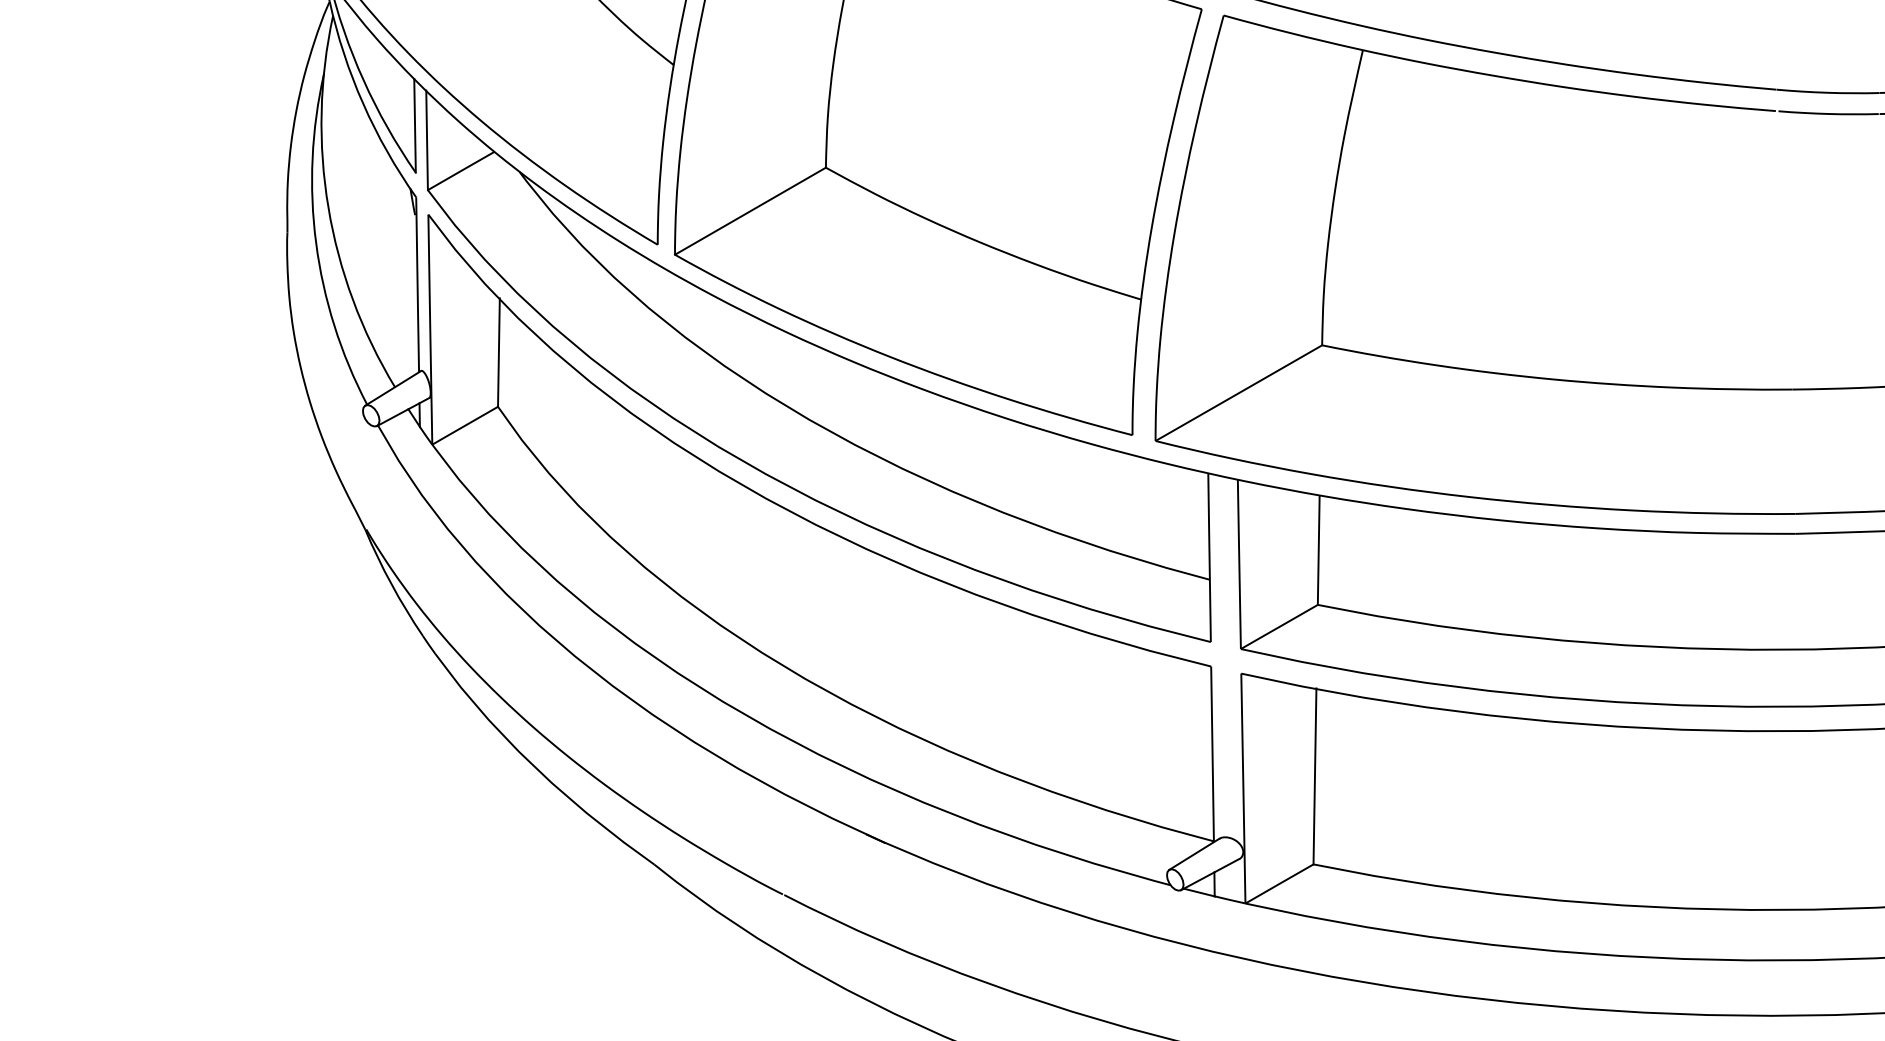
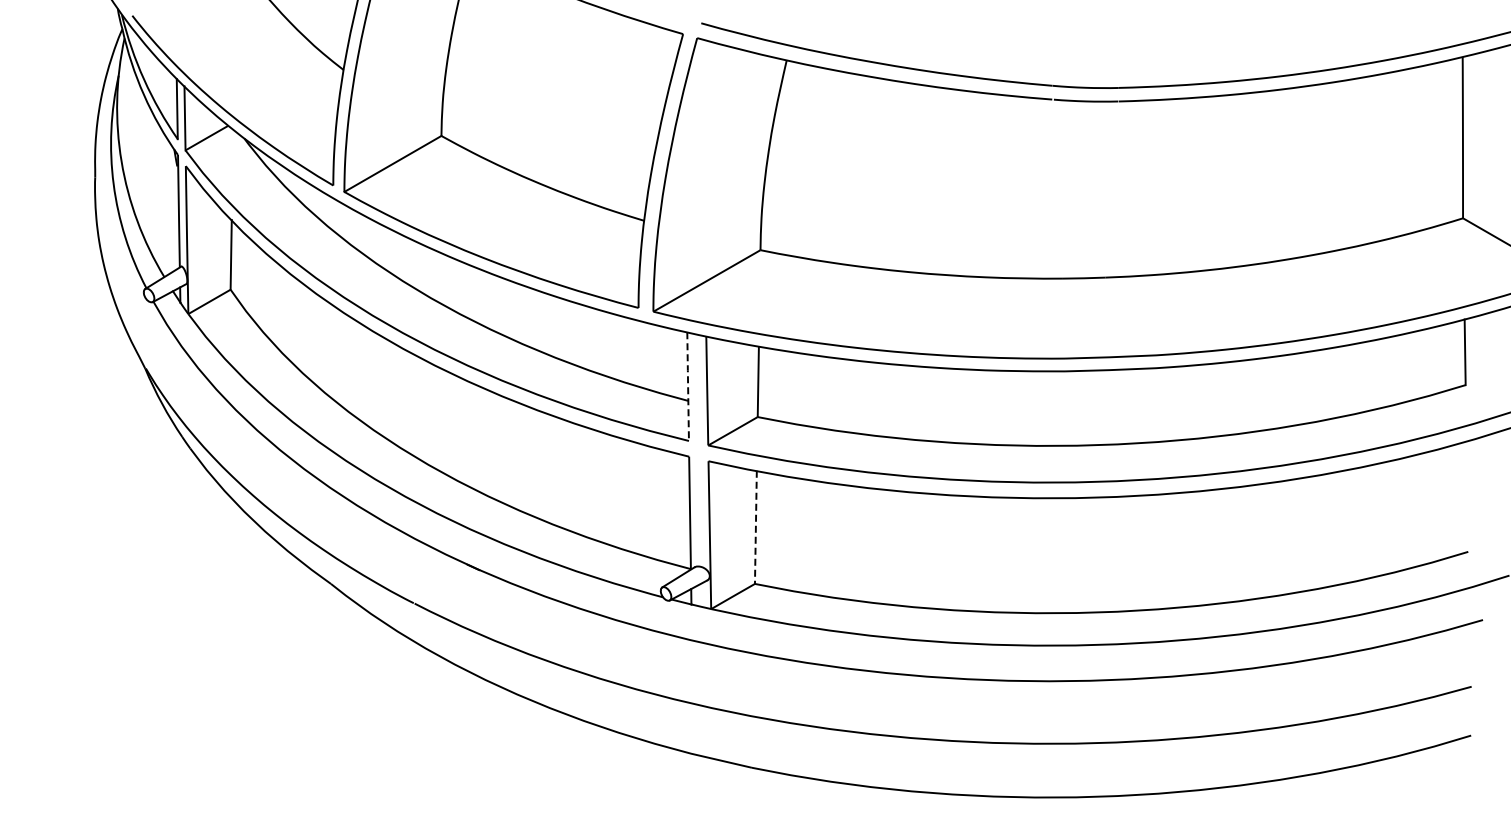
line: (1210, 557) -> (688, 386), solid -> dashed
line: (1314, 776) -> (755, 527), solid -> dashed

